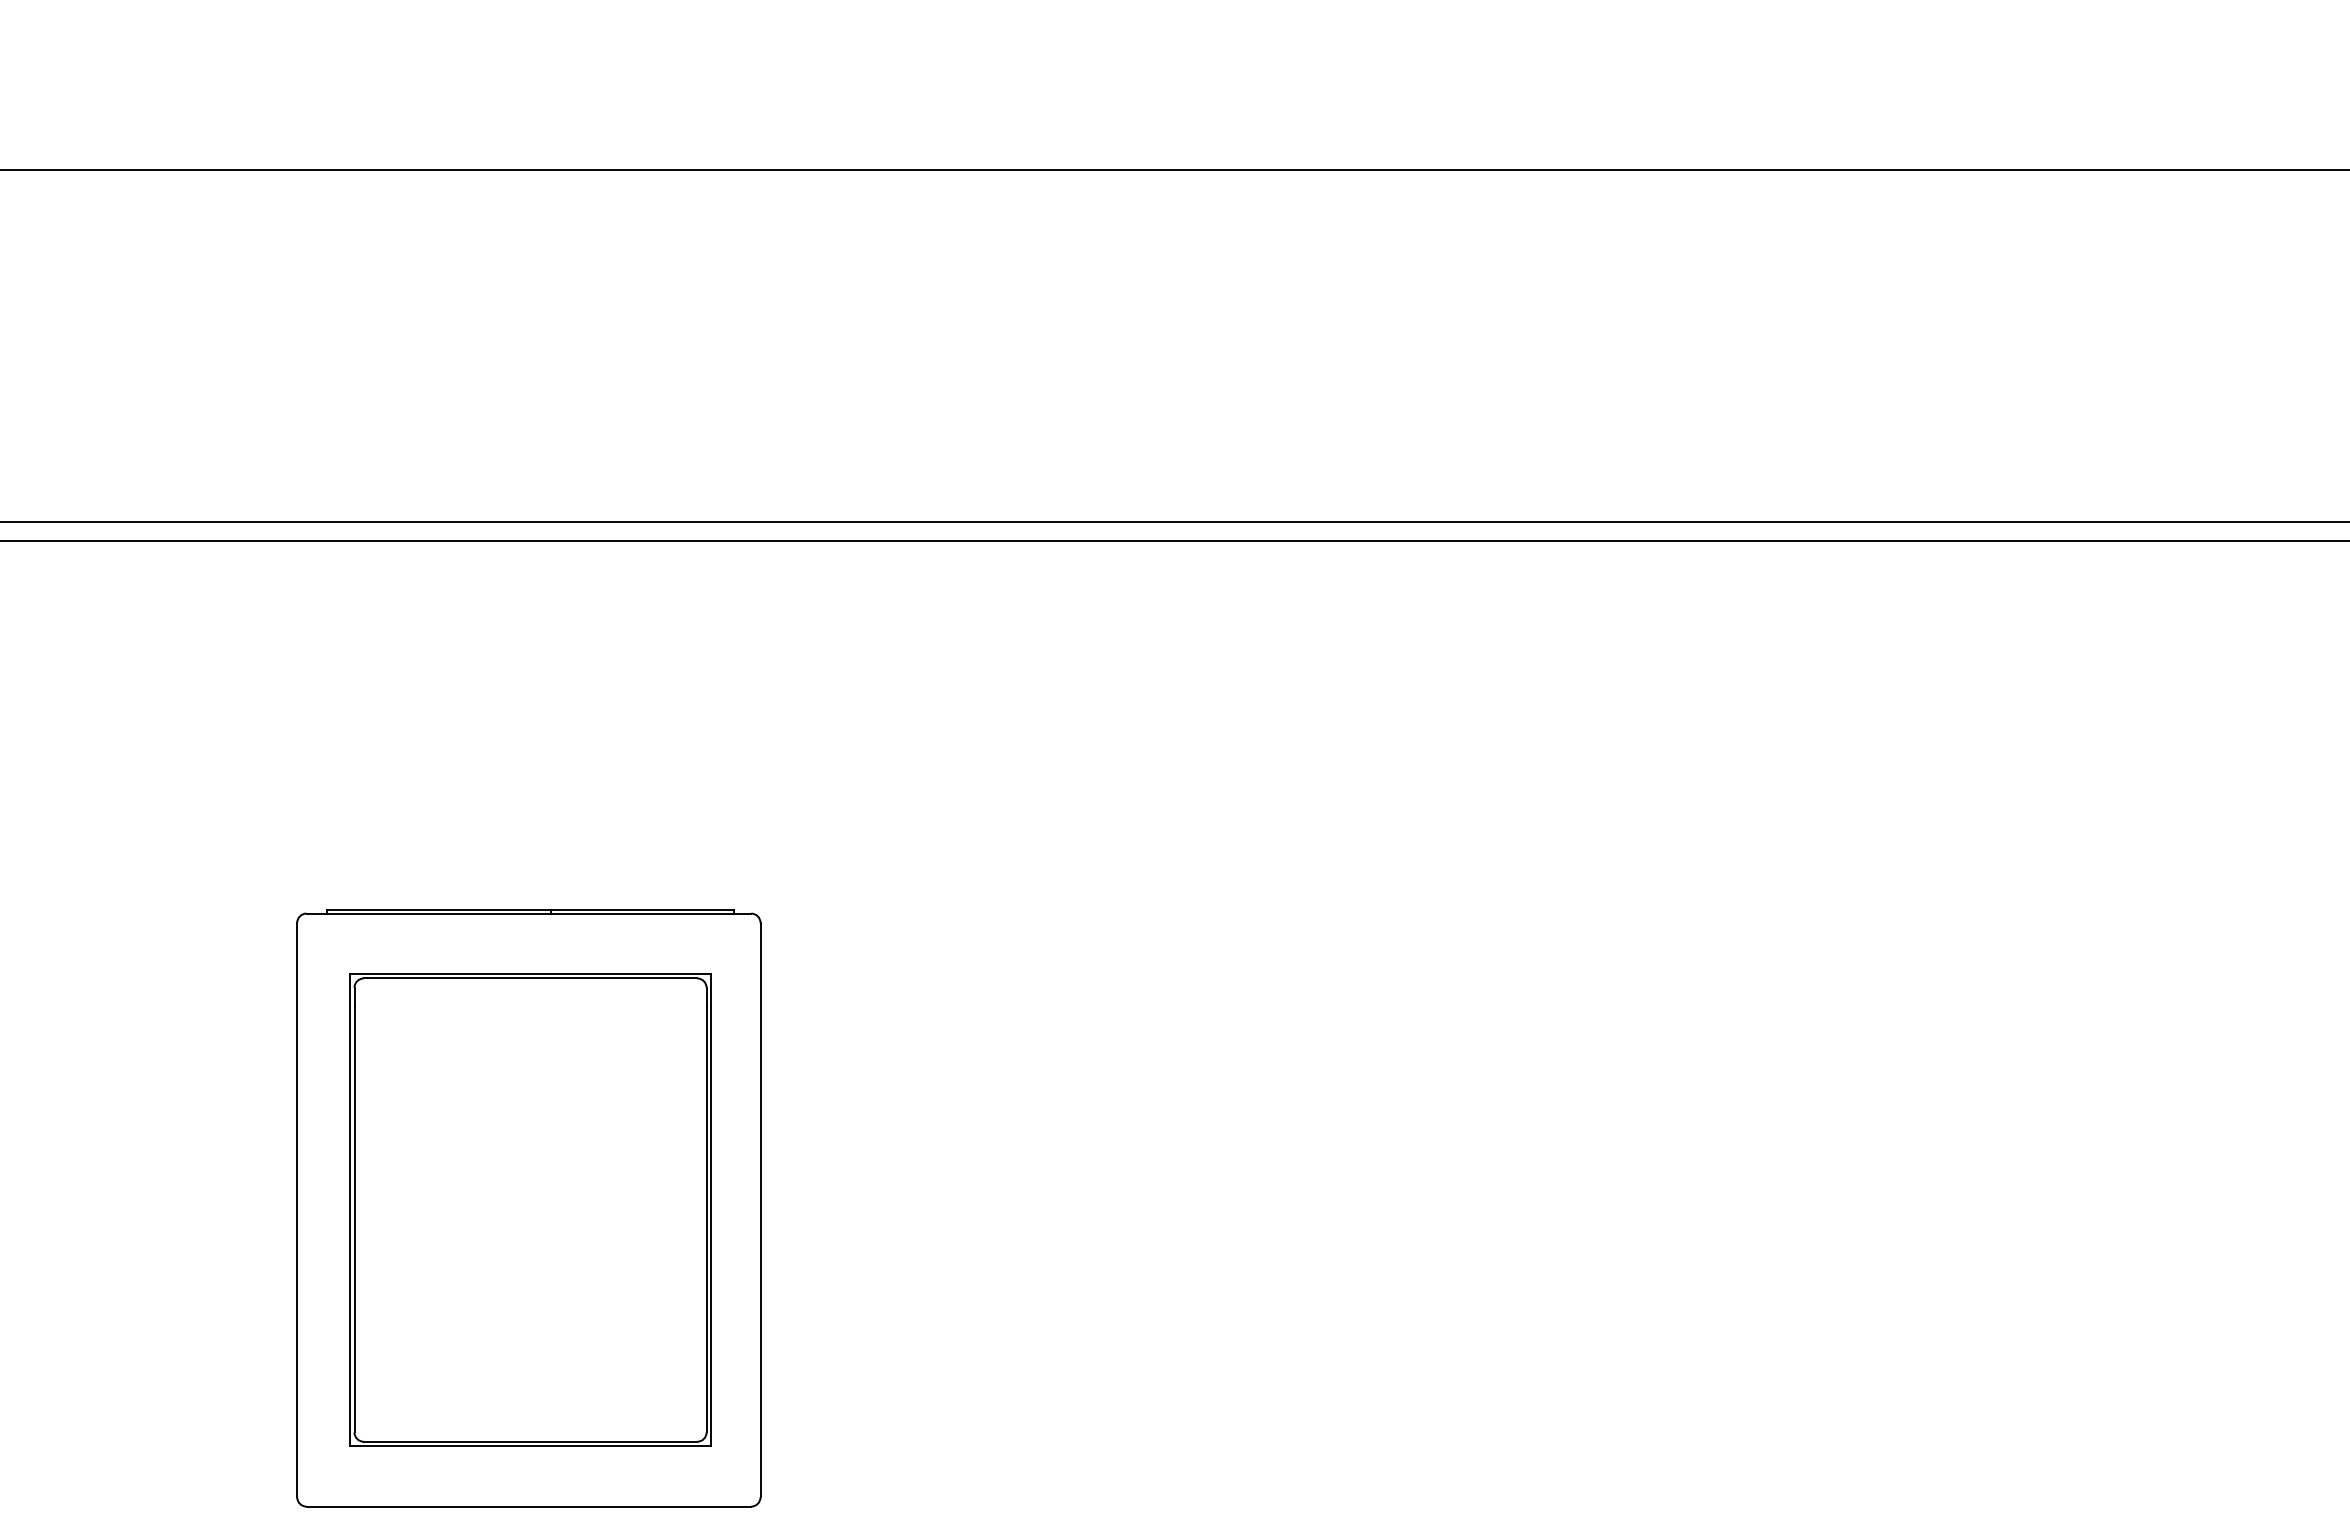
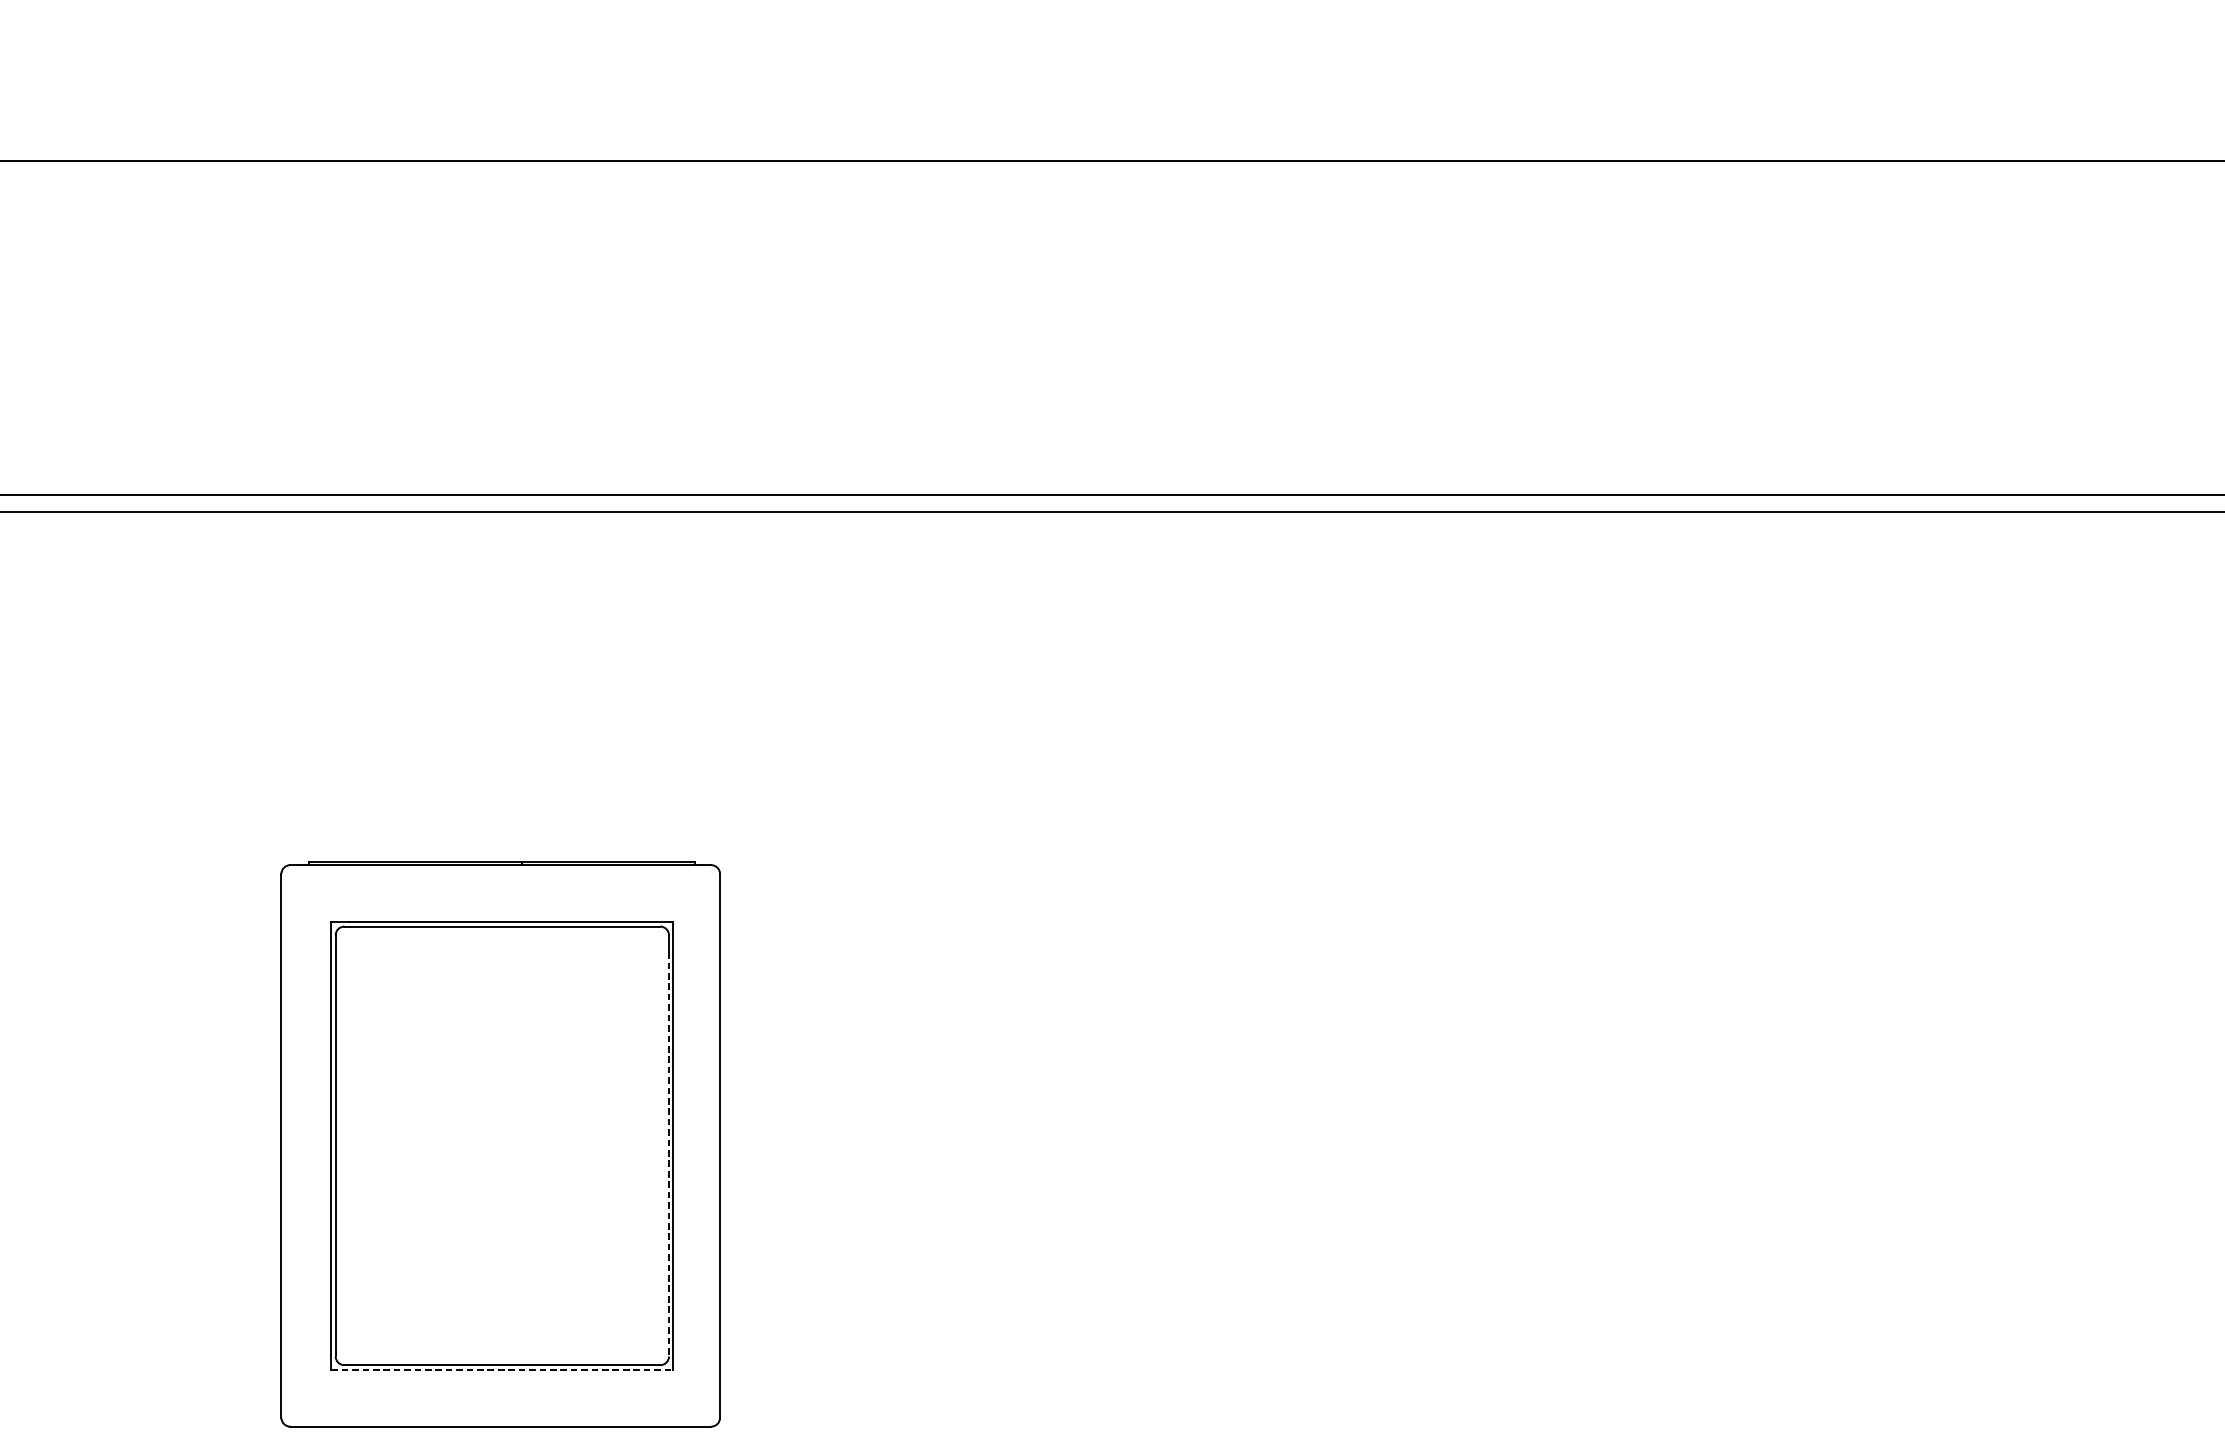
line: (706, 1219) -> (668, 1154), solid -> dashed
line: (530, 1446) -> (502, 1369), solid -> dashed

